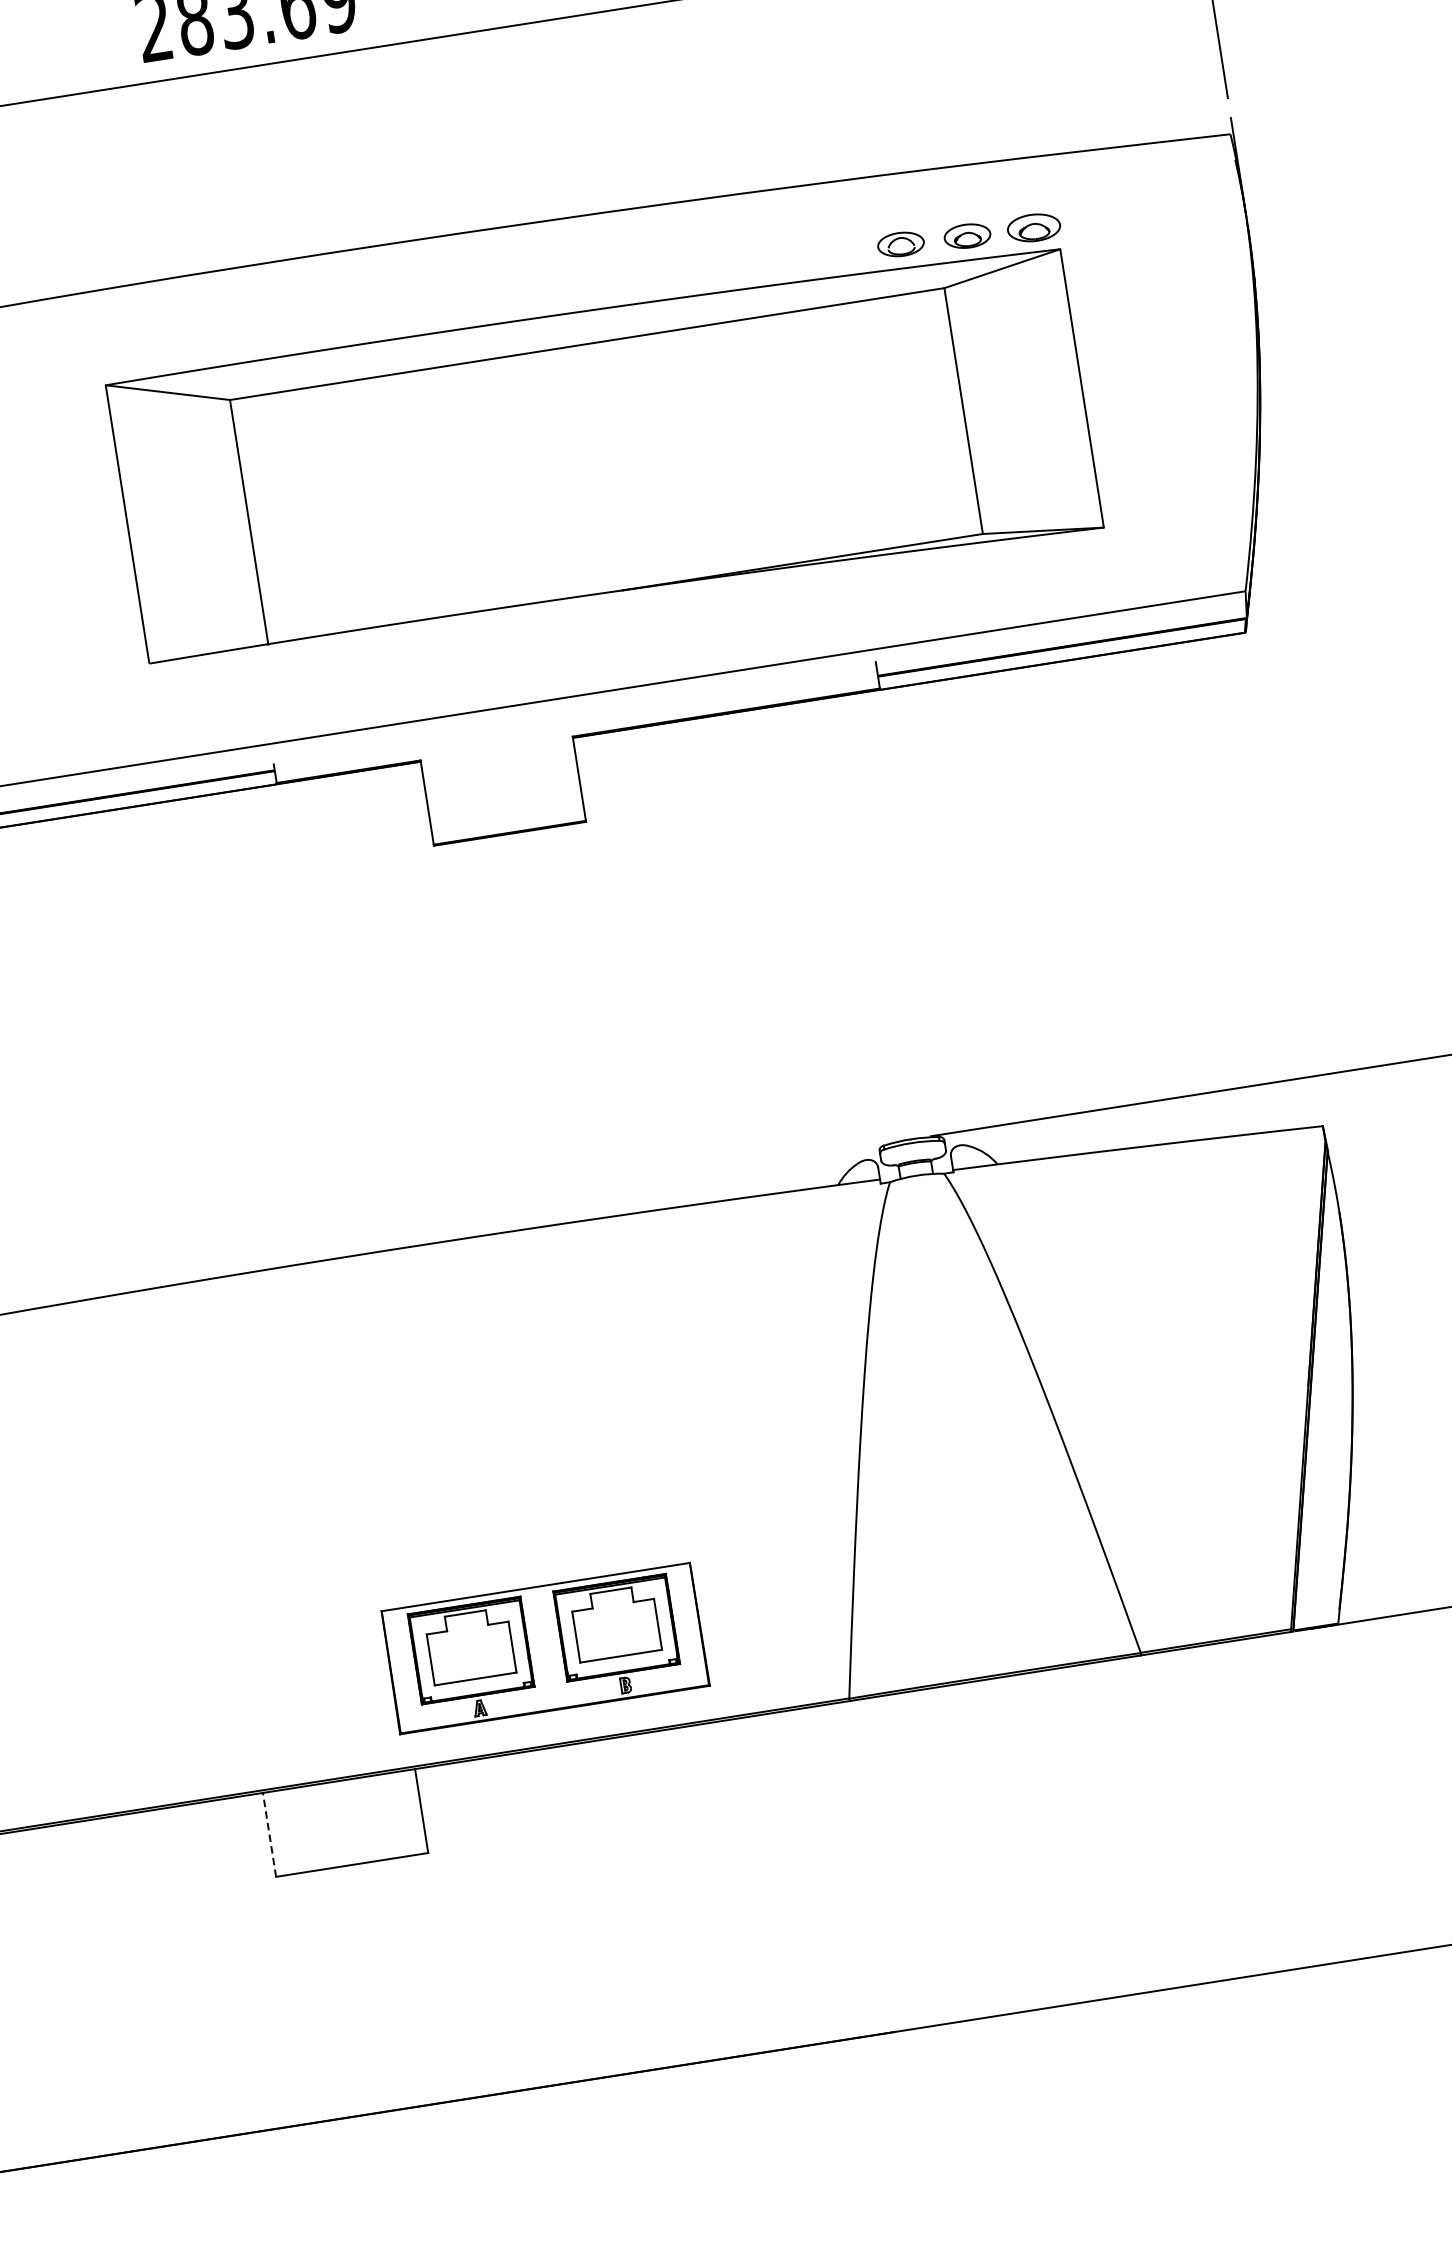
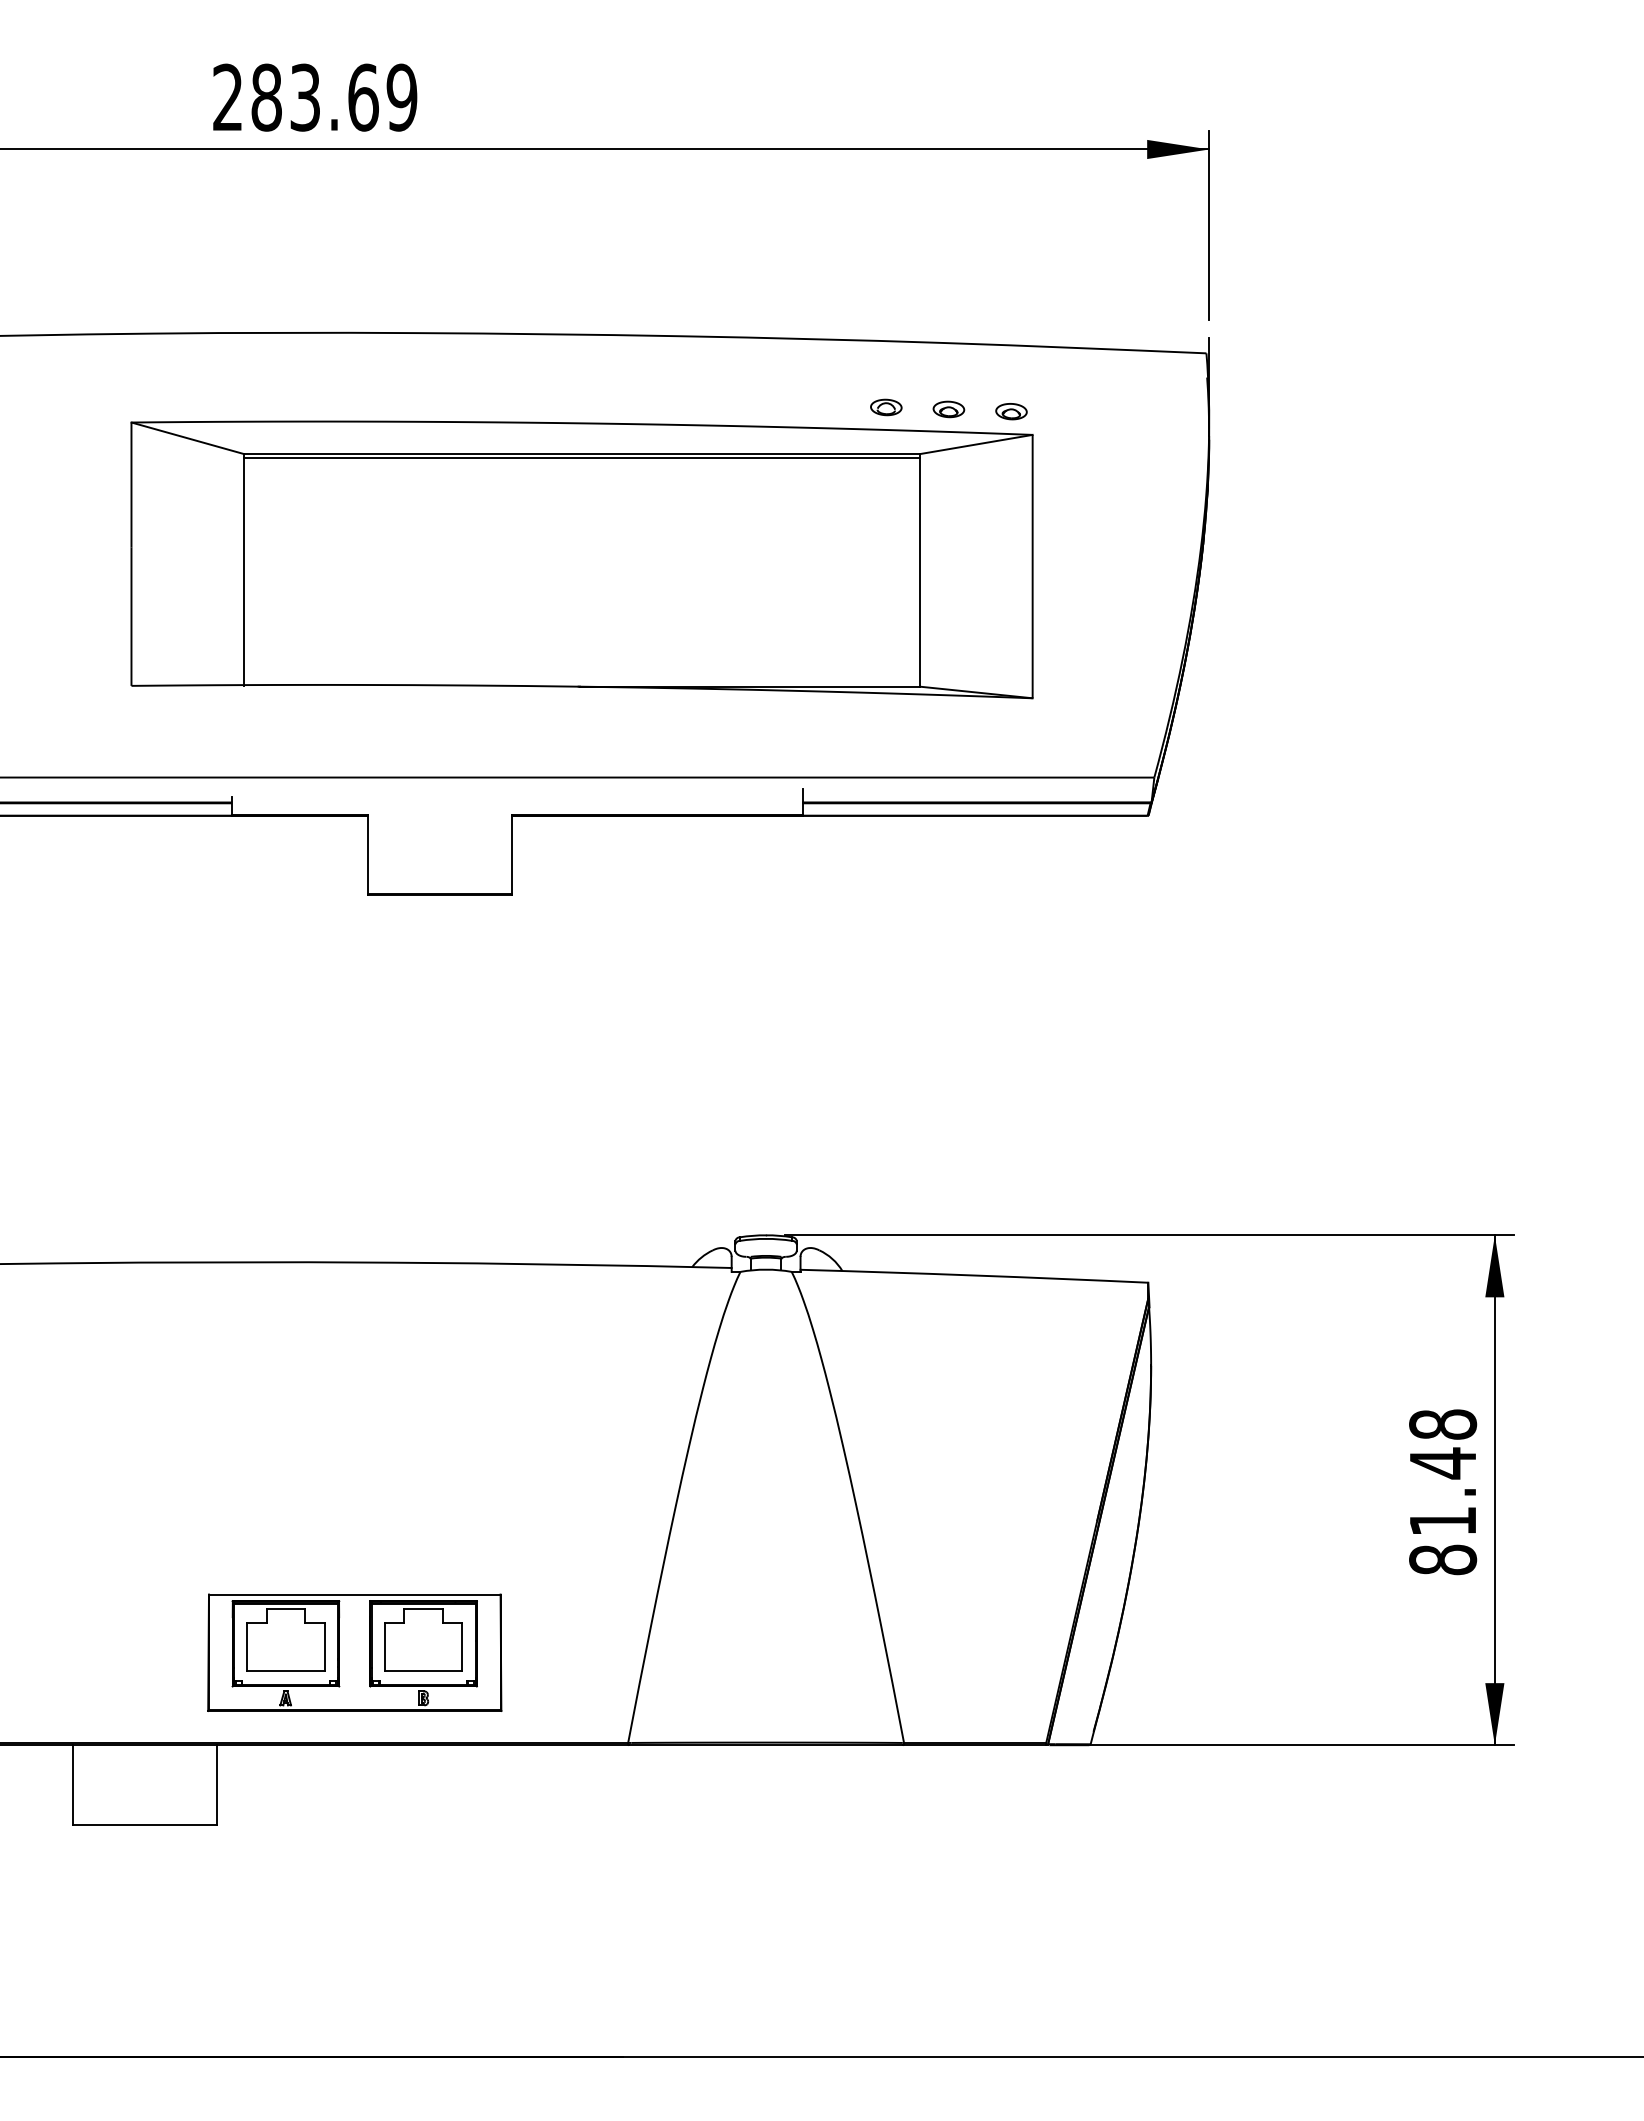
part: (1034, 227) -> (1011, 411), size x0.62
part: (967, 236) -> (948, 409), size x0.71
part: (901, 244) -> (886, 407), size x0.71
line: (588, 347) -> (582, 457), added
line: (269, 1834) -> (73, 1784), dashed -> solid

